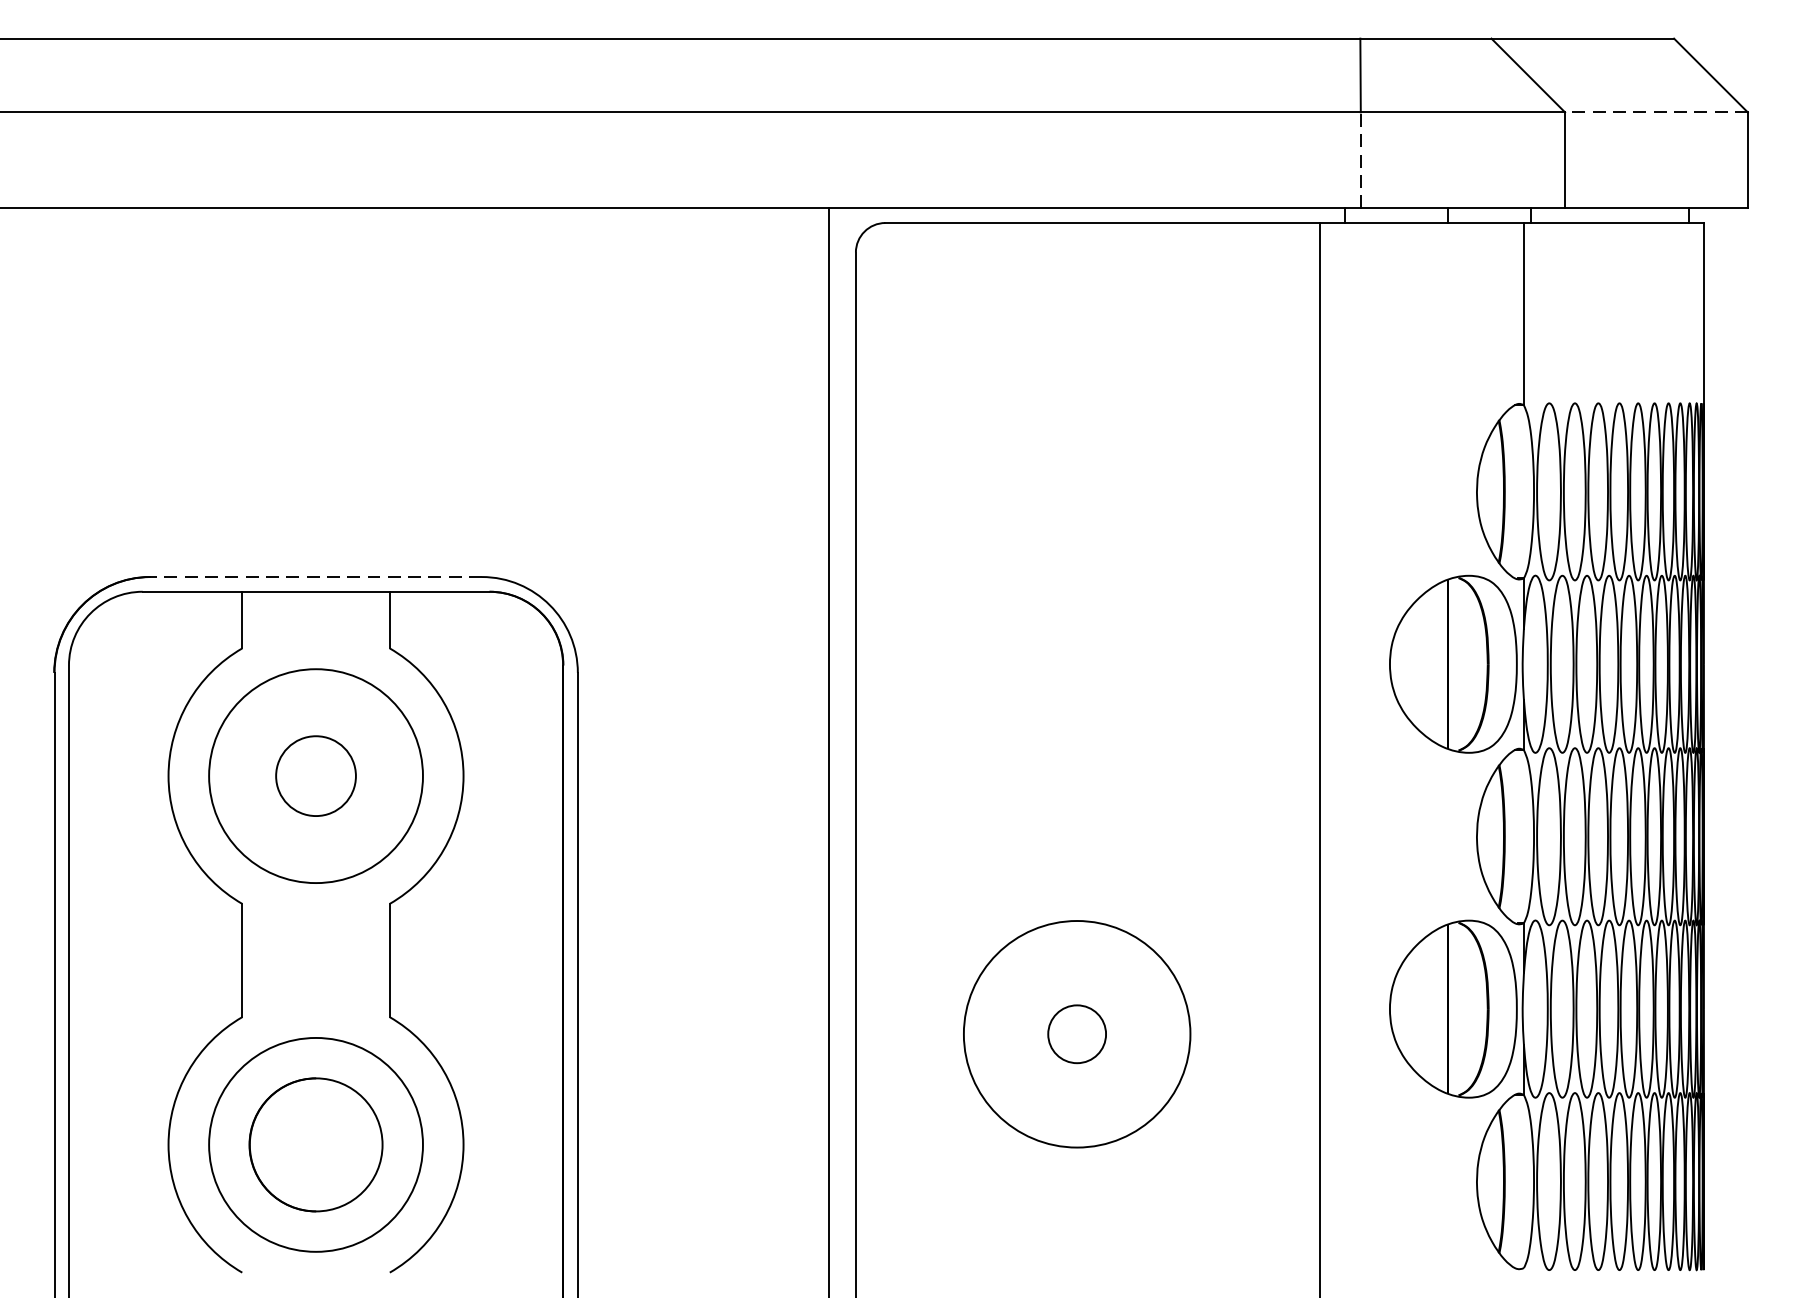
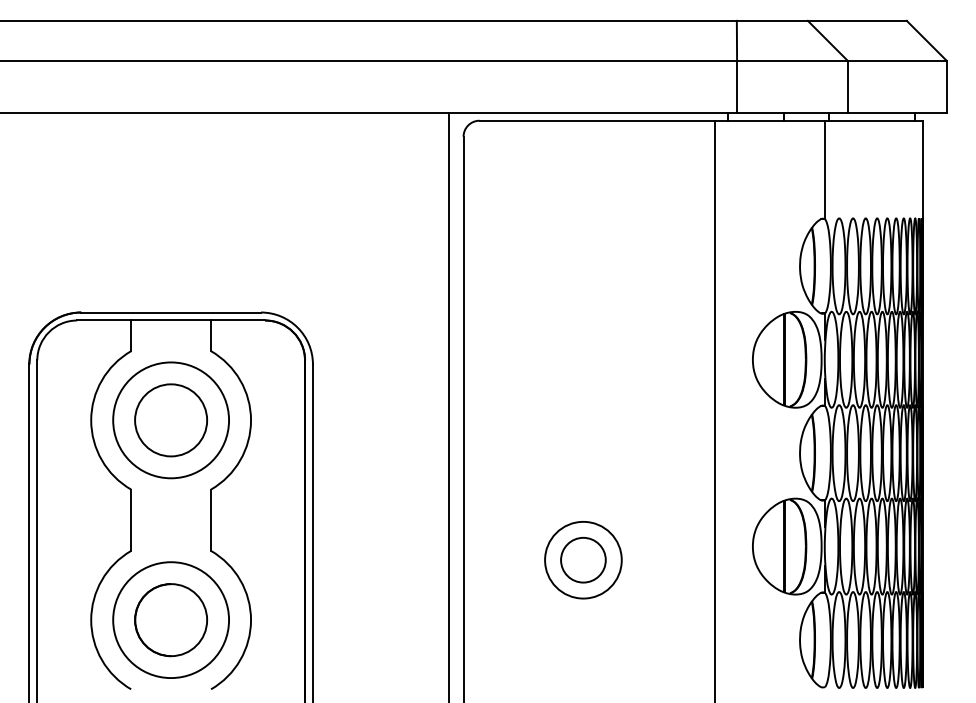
line: (1656, 111) -> (897, 60), dashed -> solid
line: (1361, 159) -> (737, 86), dashed -> solid
line: (316, 577) -> (171, 312), dashed -> solid
circle: (316, 776) -> (171, 420), size x1.67
circle: (1077, 1032) -> (583, 559), size x0.62
circle: (1077, 1032) -> (583, 559), size x1.43

